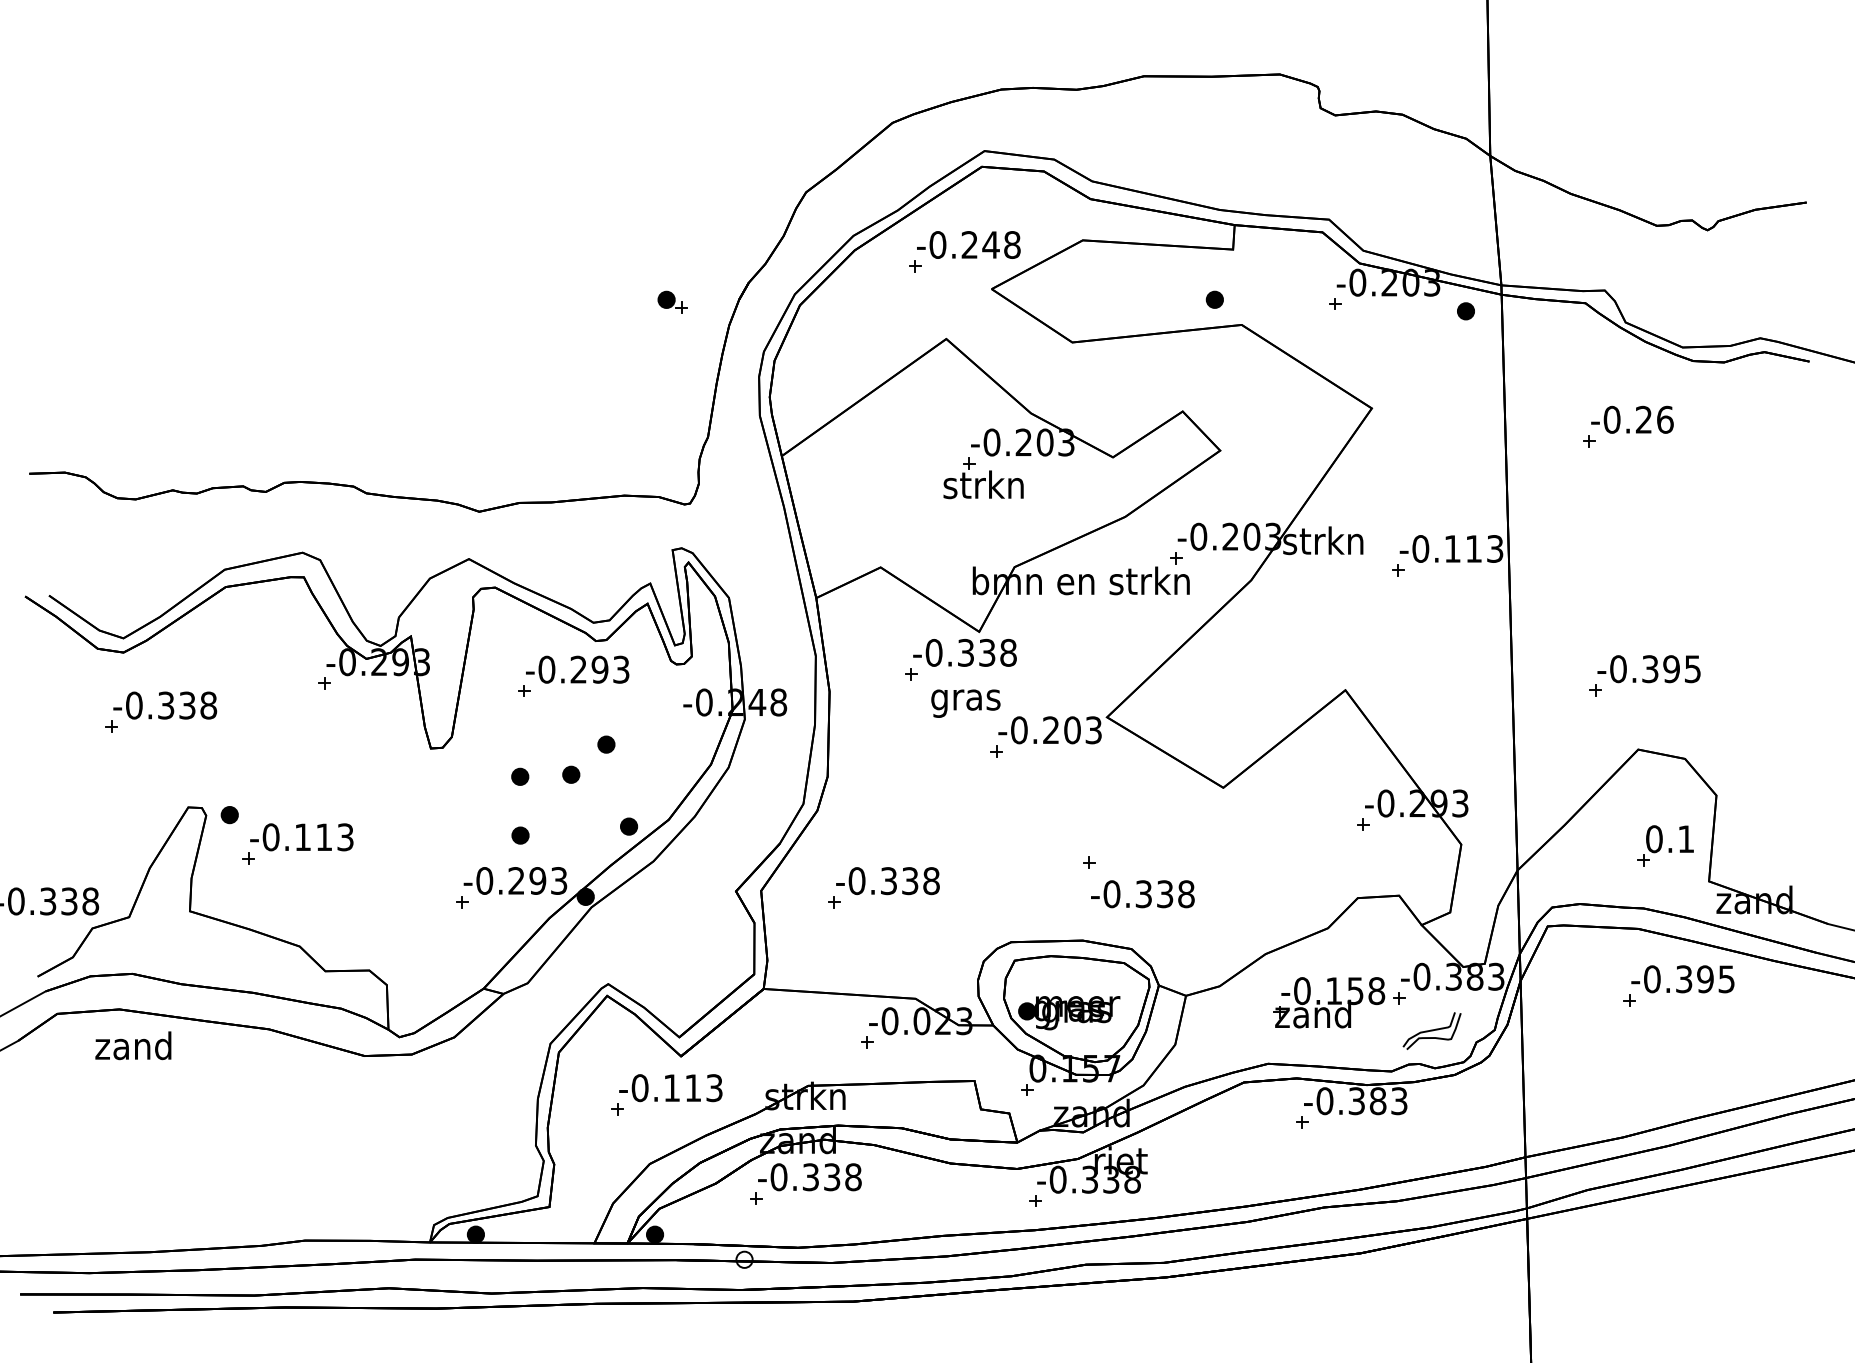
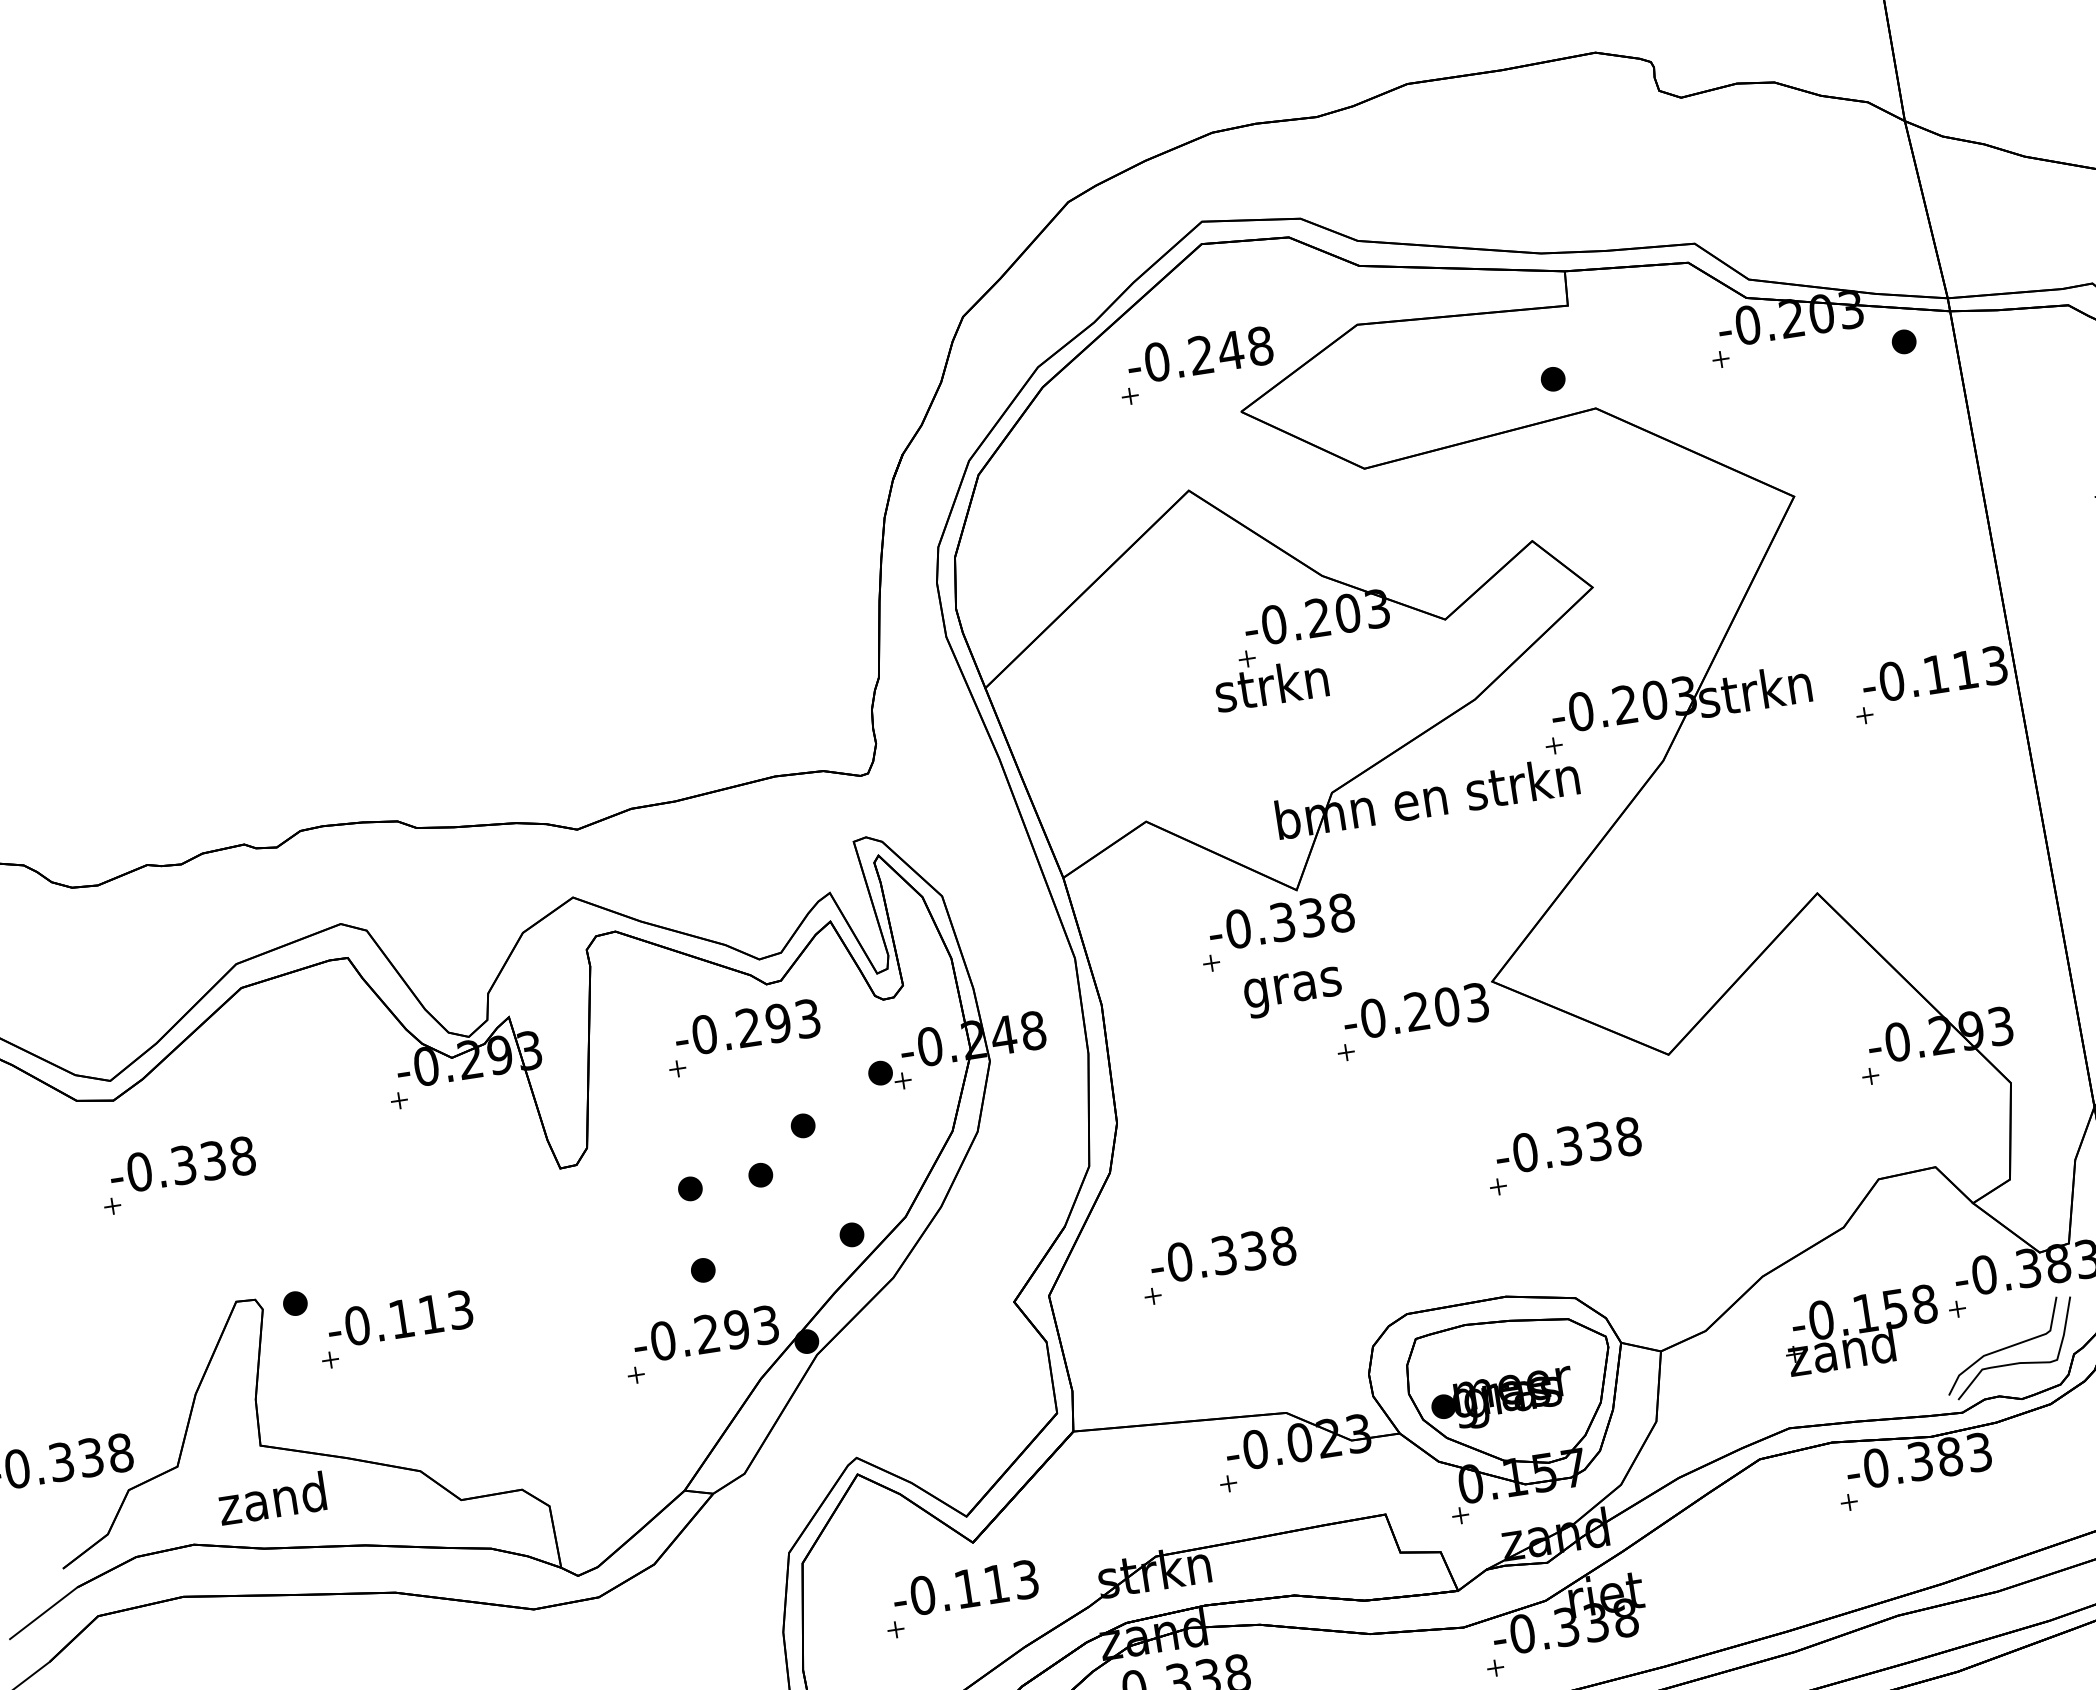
part: (672, 301) -> (889, 1074), moved
text: (1142, 894) -> (1567, 1146), moved
part: (1431, 1030) -> (2009, 1347), size x1.67
text: (133, 1045) -> (272, 1498), moved

